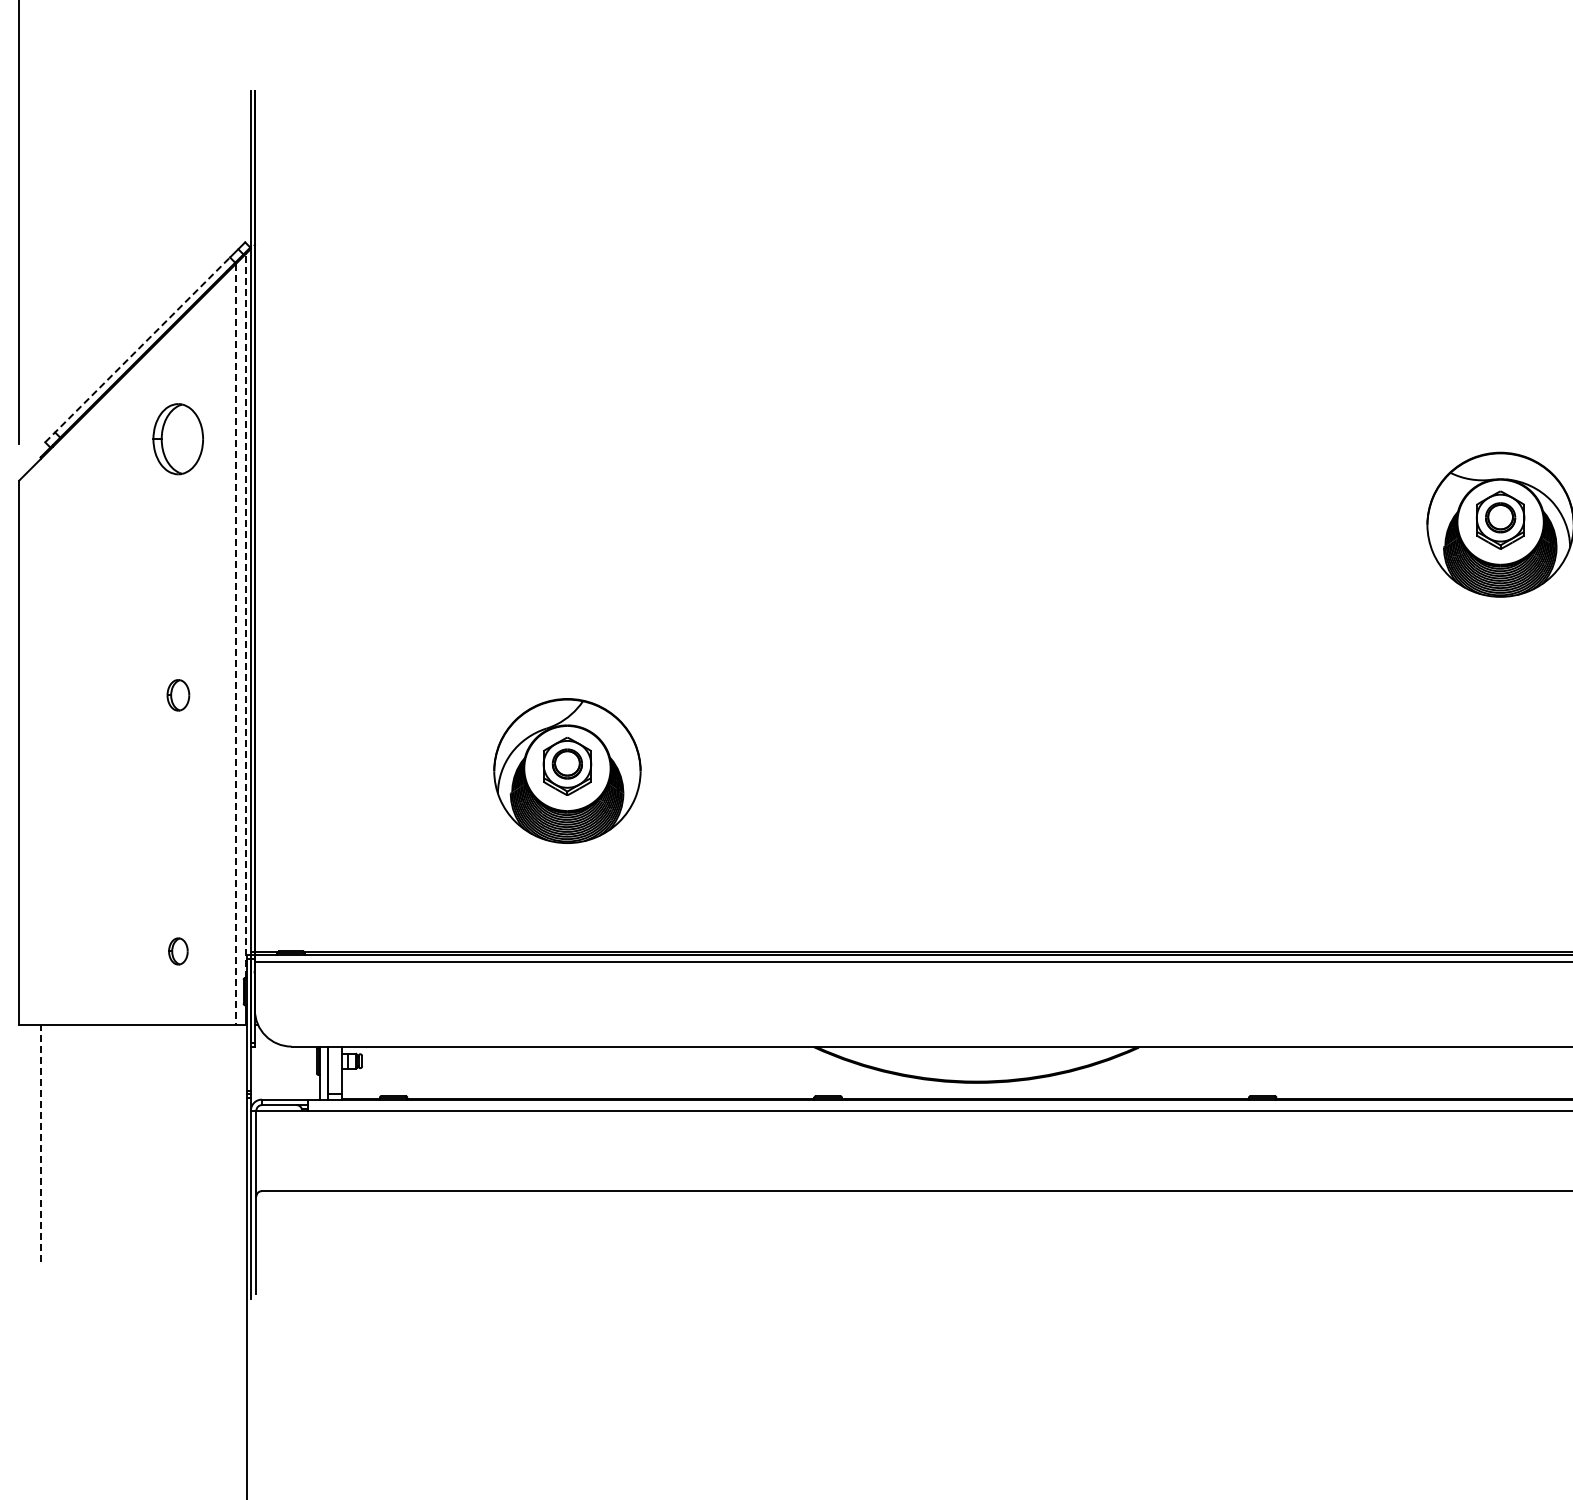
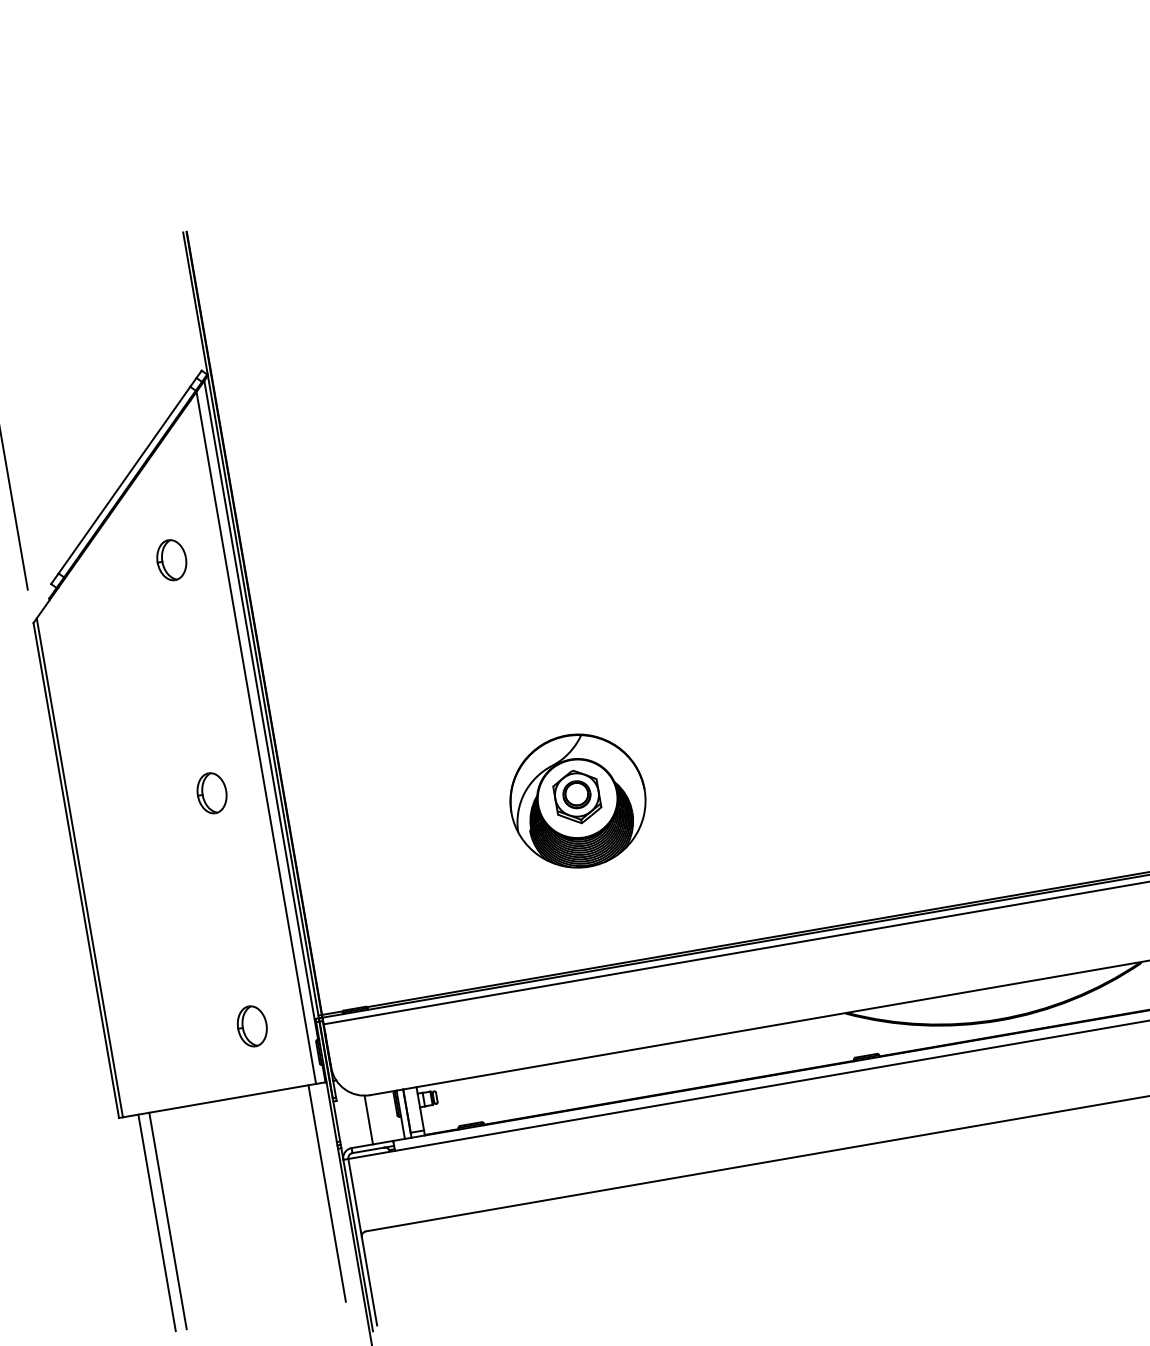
line: (137, 349) -> (120, 485), dashed -> solid
part: (178, 438) -> (171, 559), size x0.62
line: (246, 615) -> (261, 709), dashed -> solid
line: (235, 644) -> (256, 738), dashed -> solid
part: (178, 695) -> (212, 793), size x1.43
line: (23, 750) -> (79, 867), added
part: (178, 951) -> (252, 1026), size x1.67
line: (285, 1072) -> (368, 1119), added
line: (40, 1143) -> (157, 1222), dashed -> solid
line: (52, 1143) -> (167, 1220), added
line: (227, 1143) -> (327, 1193), added

